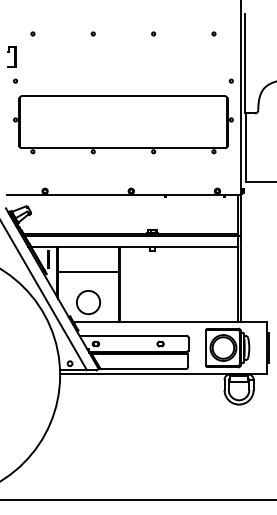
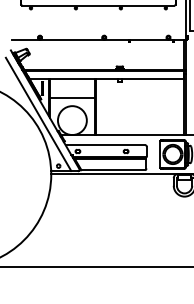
circle: (88, 302) -> (72, 120), size x1.67

